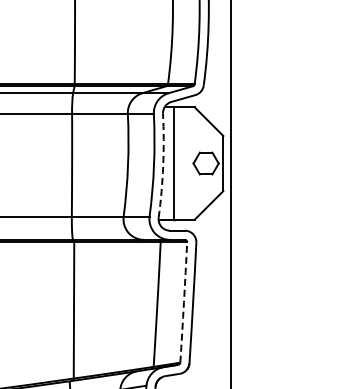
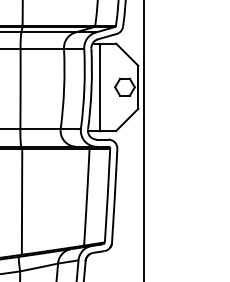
arc: (163, 165) -> (91, 88), dashed -> solid
arc: (183, 302) -> (107, 195), dashed -> solid

